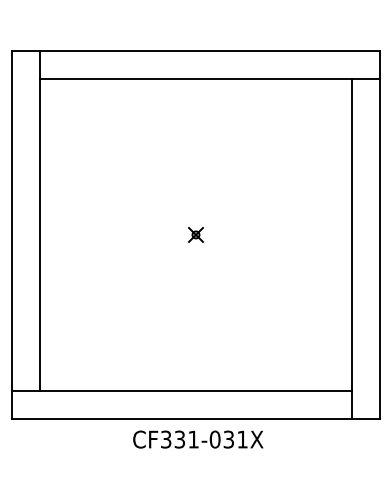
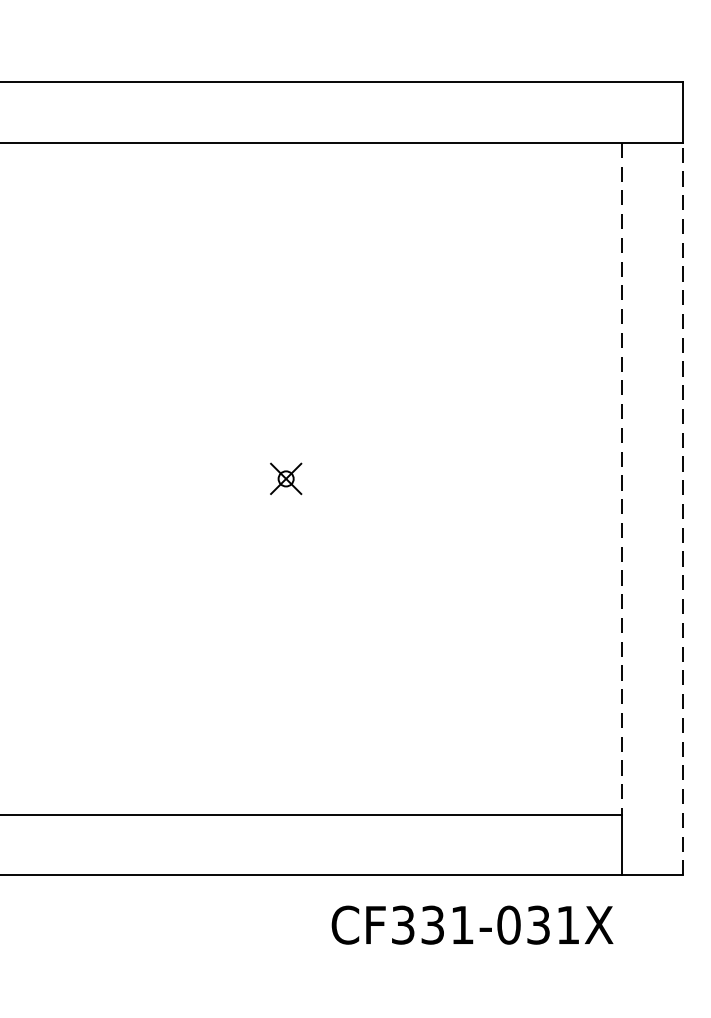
line: (351, 234) -> (621, 477), solid -> dashed
line: (379, 248) -> (682, 508), solid -> dashed
text: (198, 439) -> (472, 924), moved

